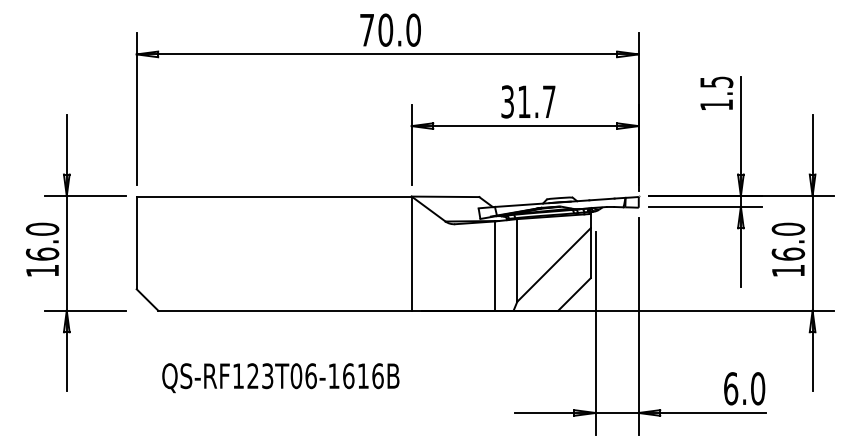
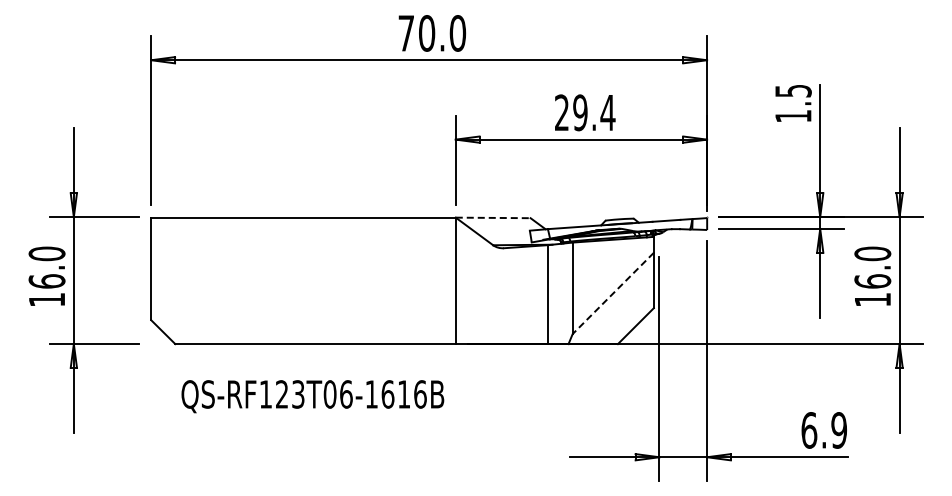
text: (528, 101) -> (585, 112), 31.7 -> 29.4
line: (445, 196) -> (493, 217), solid -> dashed
line: (553, 265) -> (612, 293), solid -> dashed
text: (280, 377) -> (312, 396), moved
text: (758, 388) -> (839, 430), 6.0 -> 6.9

